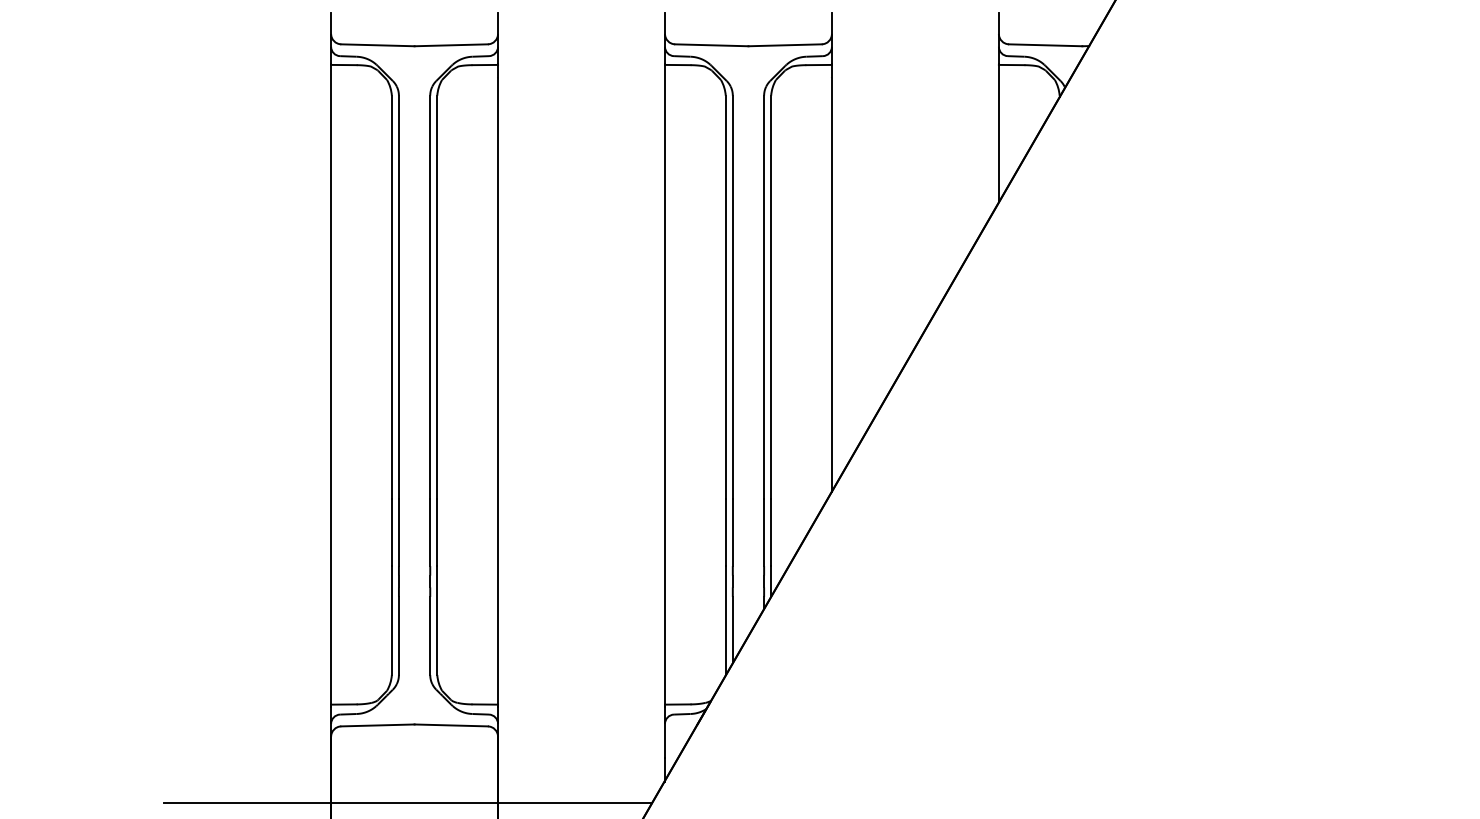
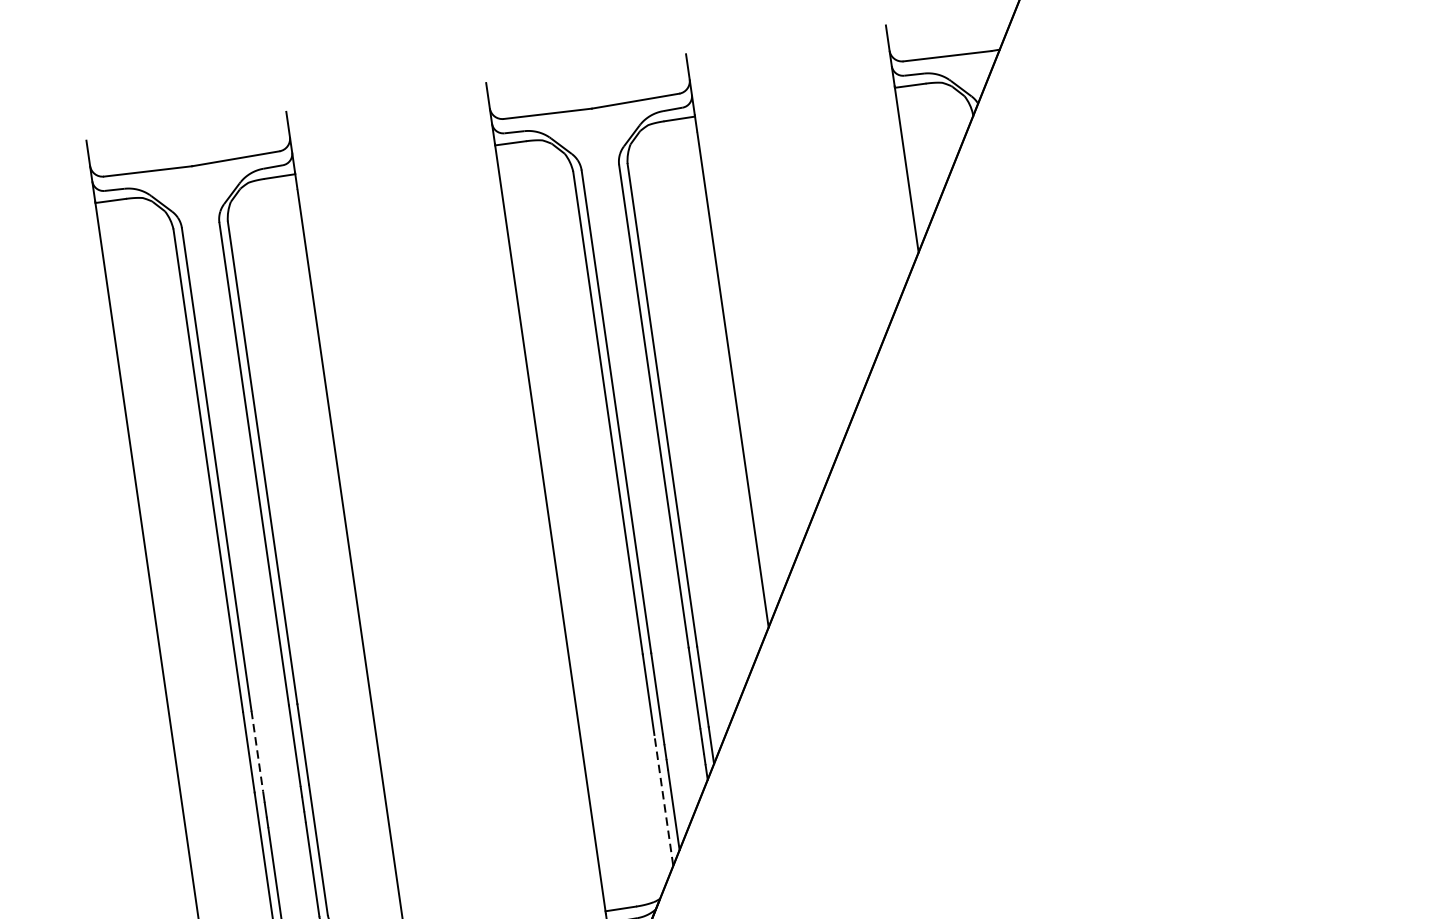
line: (398, 532) -> (256, 751), solid -> dashed
line: (725, 620) -> (663, 800), solid -> dashed

